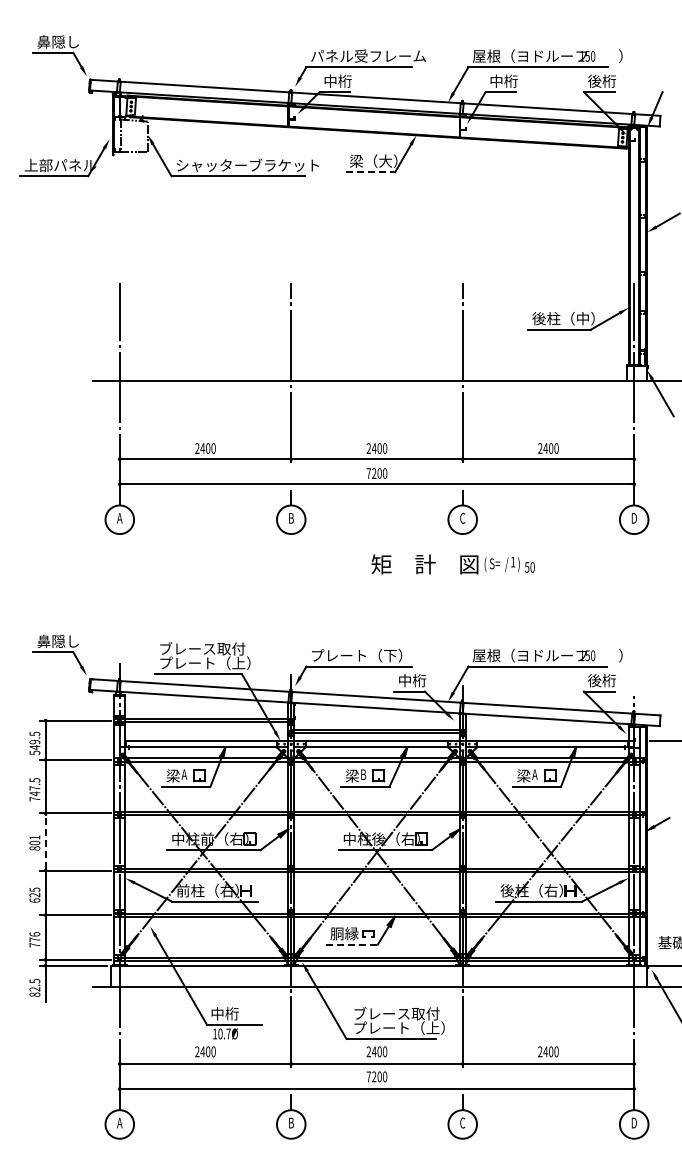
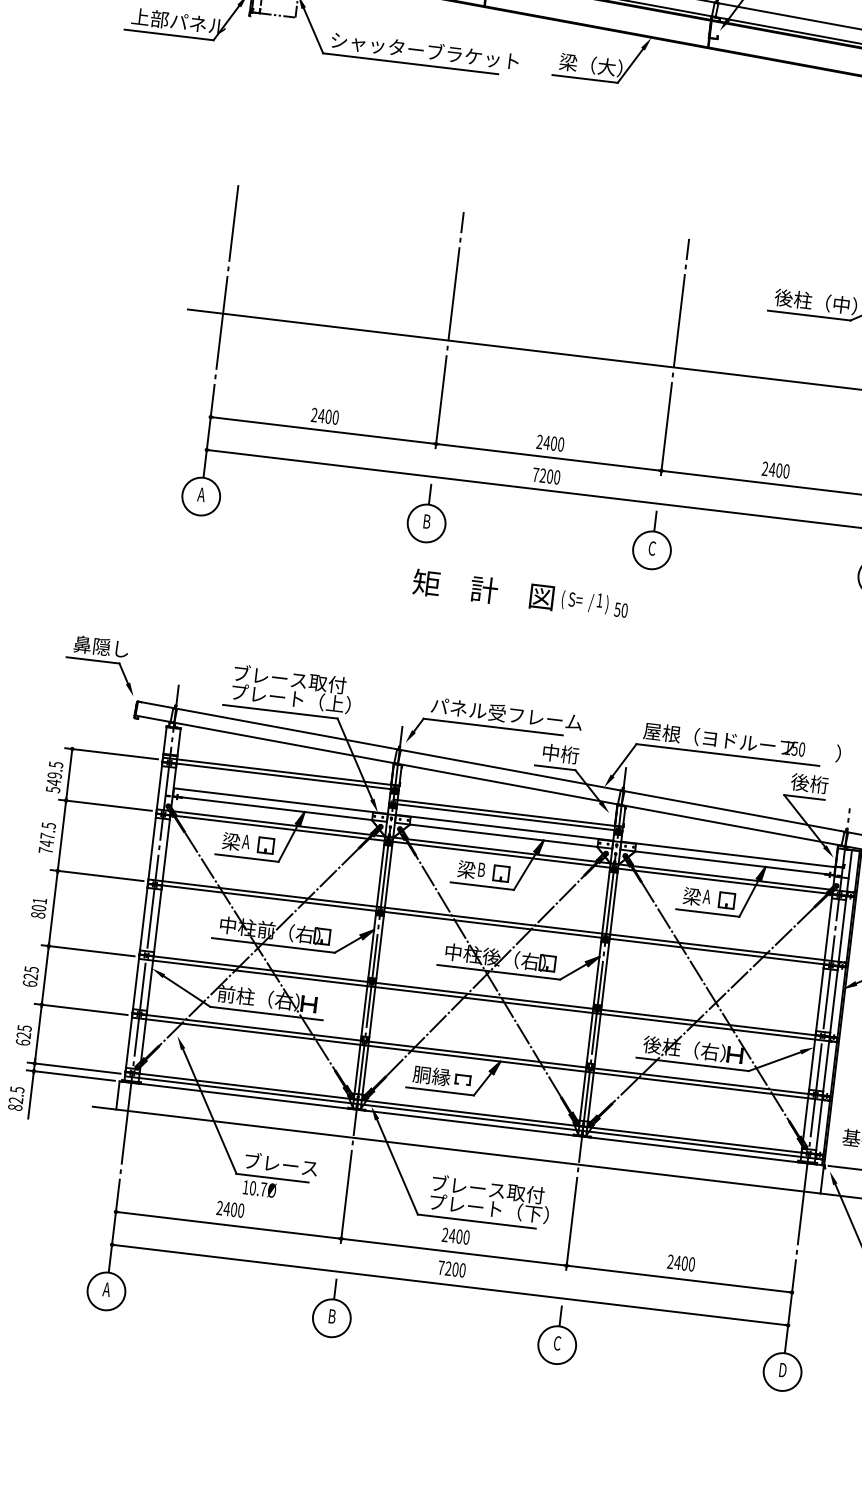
line: (370, 172) -> (585, 79), dashed -> solid
text: (452, 564) -> (519, 594), moved
text: (368, 655) -> (506, 713), プレート（下） -> パネル受フレーム
line: (45, 841) -> (53, 907), dashed -> solid
text: (34, 939) -> (23, 1034), 776 -> 625
line: (352, 944) -> (440, 1091), dashed -> solid
text: (238, 1013) -> (279, 1164), 中桁 -> ブレース
text: (432, 1027) -> (532, 1212), プレート（上） -> プレート（下）

